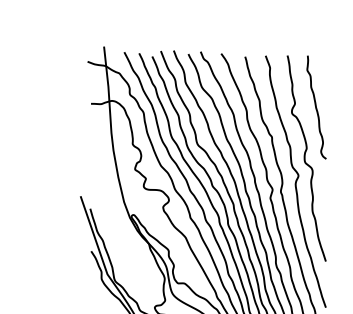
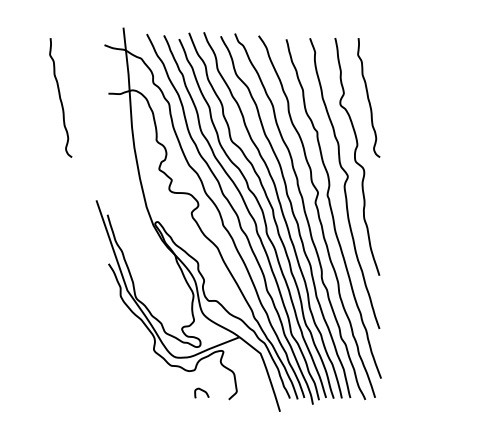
curve: (49, 107) -> (60, 97), added

